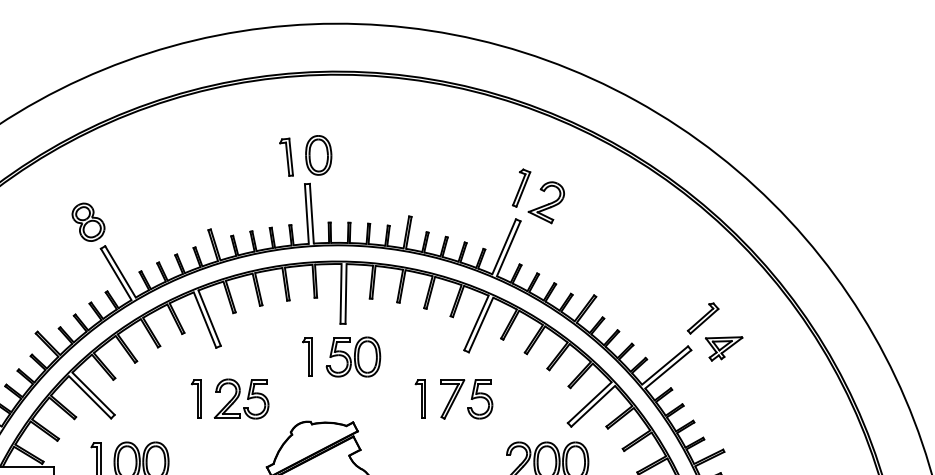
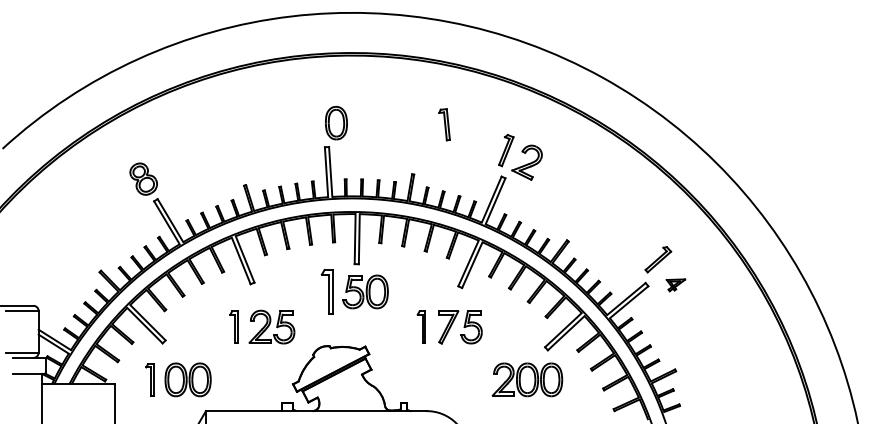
part: (286, 157) -> (444, 124), moved
part: (723, 349) -> (675, 285), size x0.6
part: (306, 356) -> (326, 291), size x1.4

